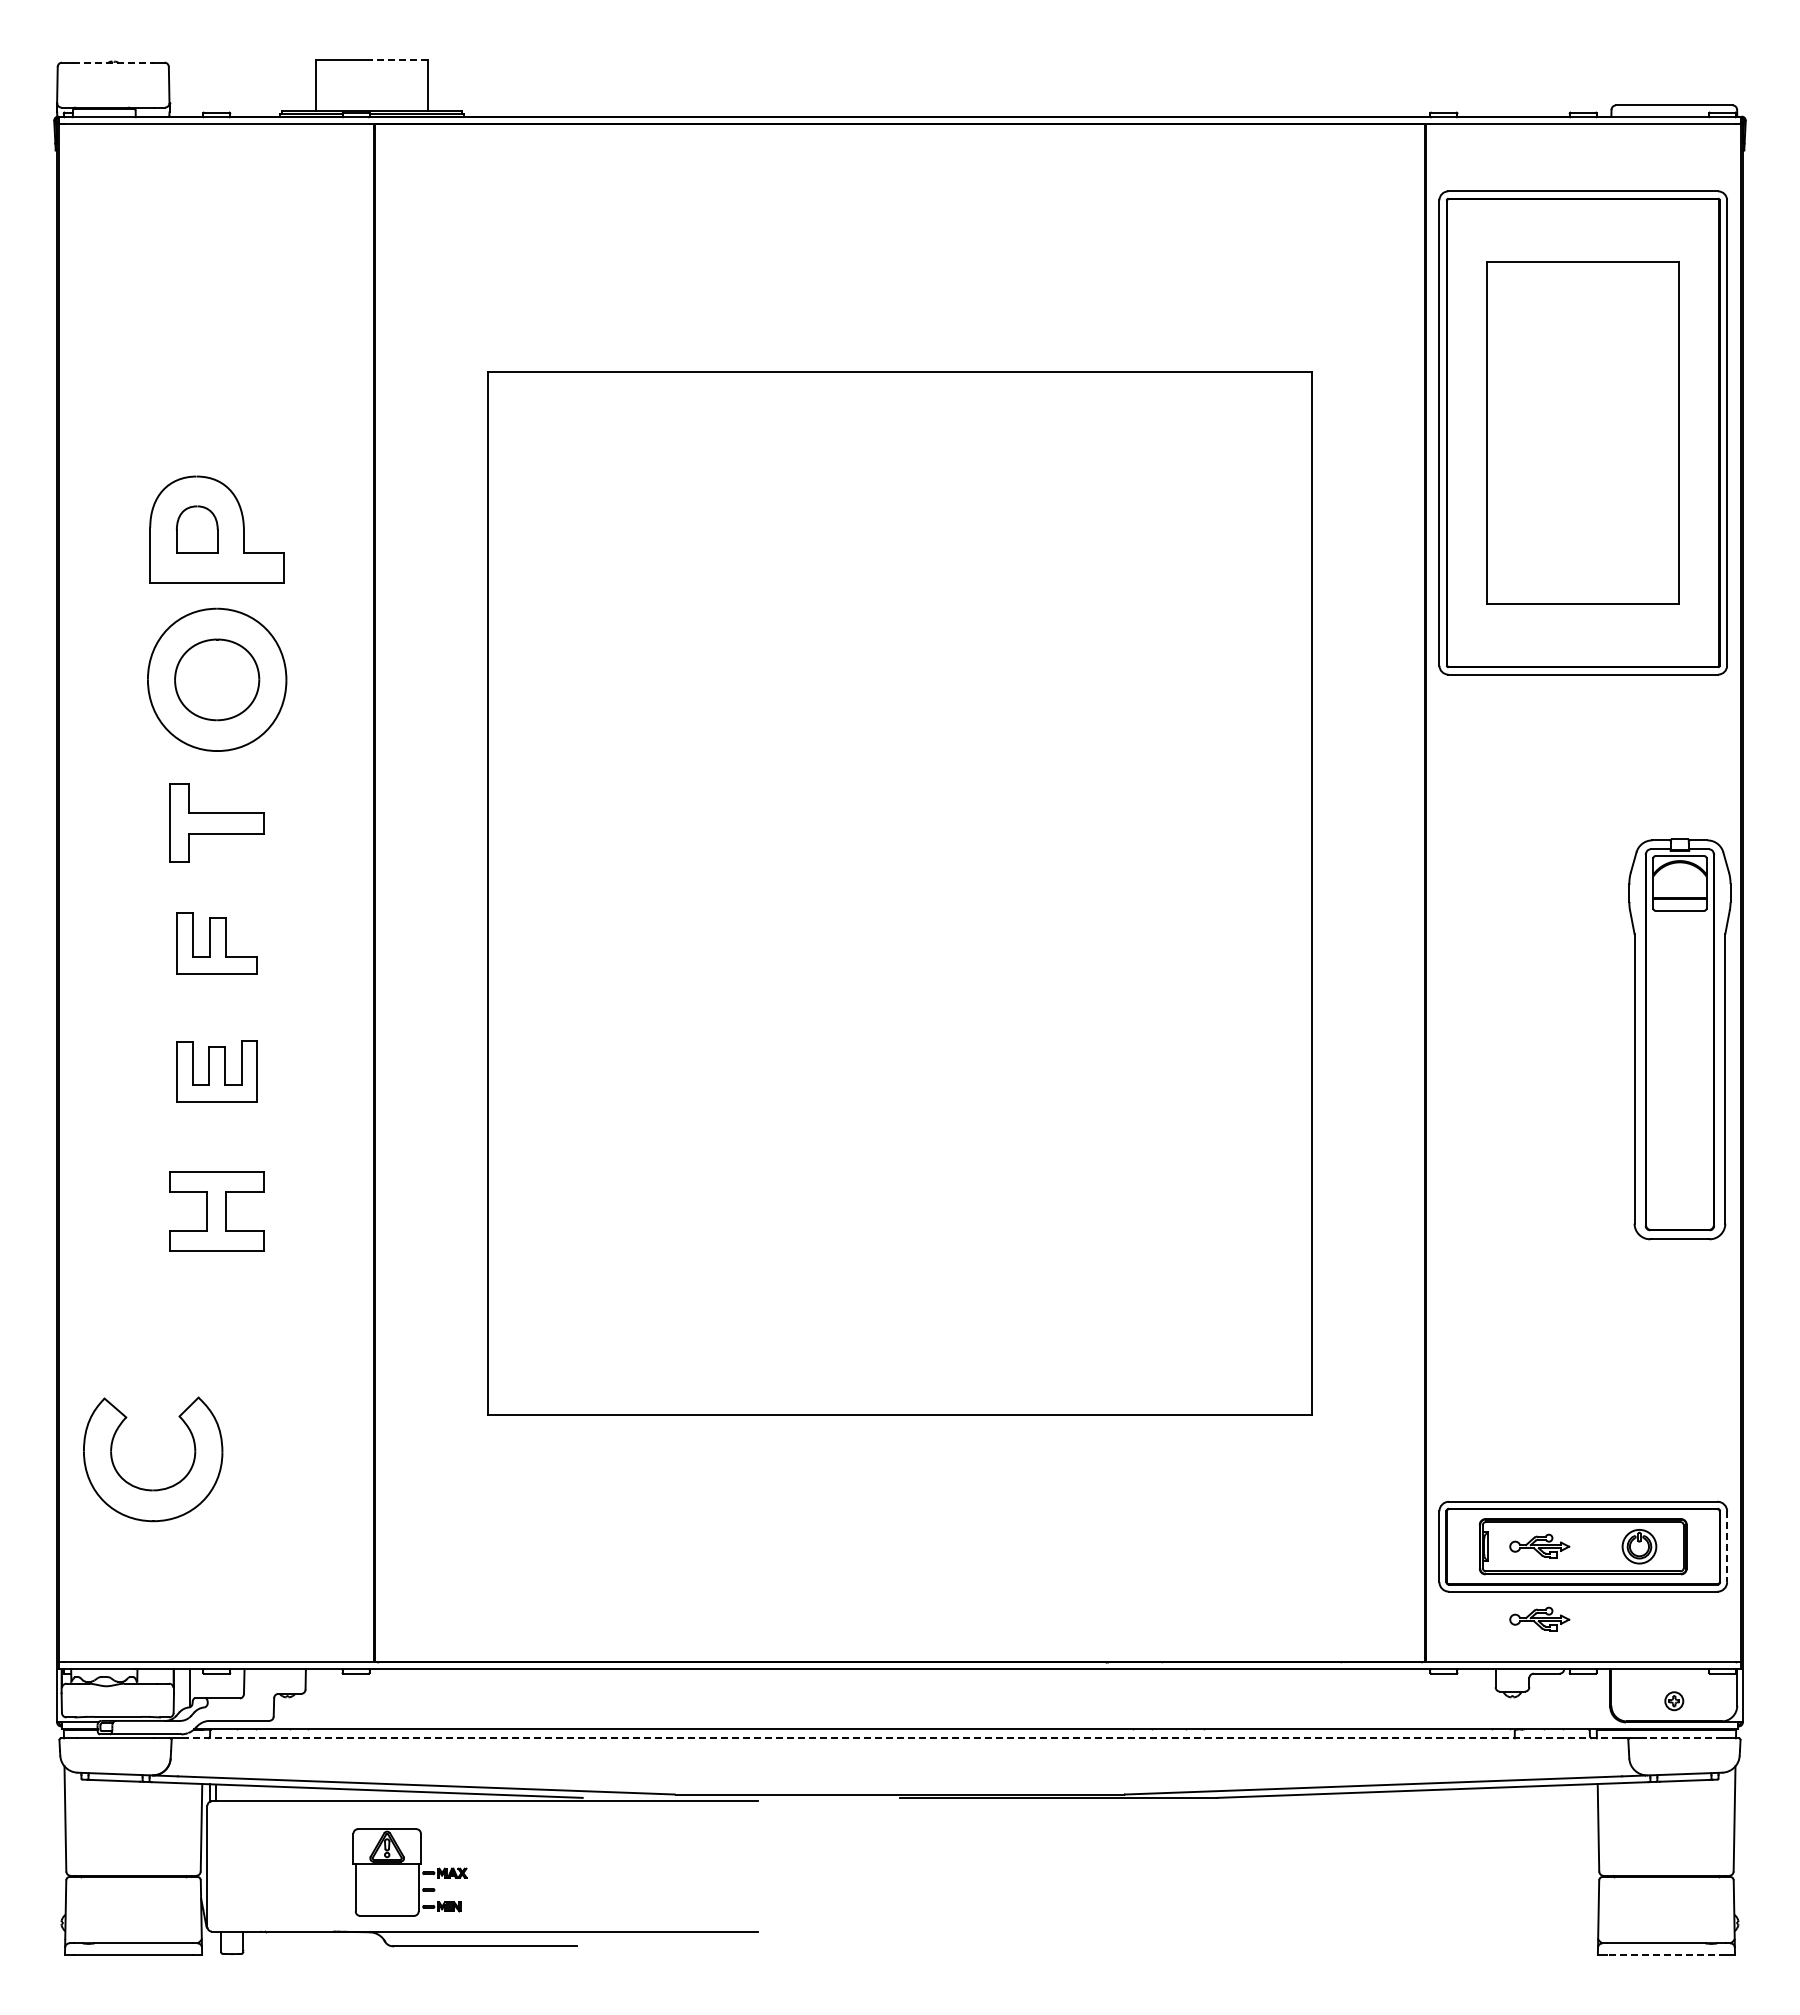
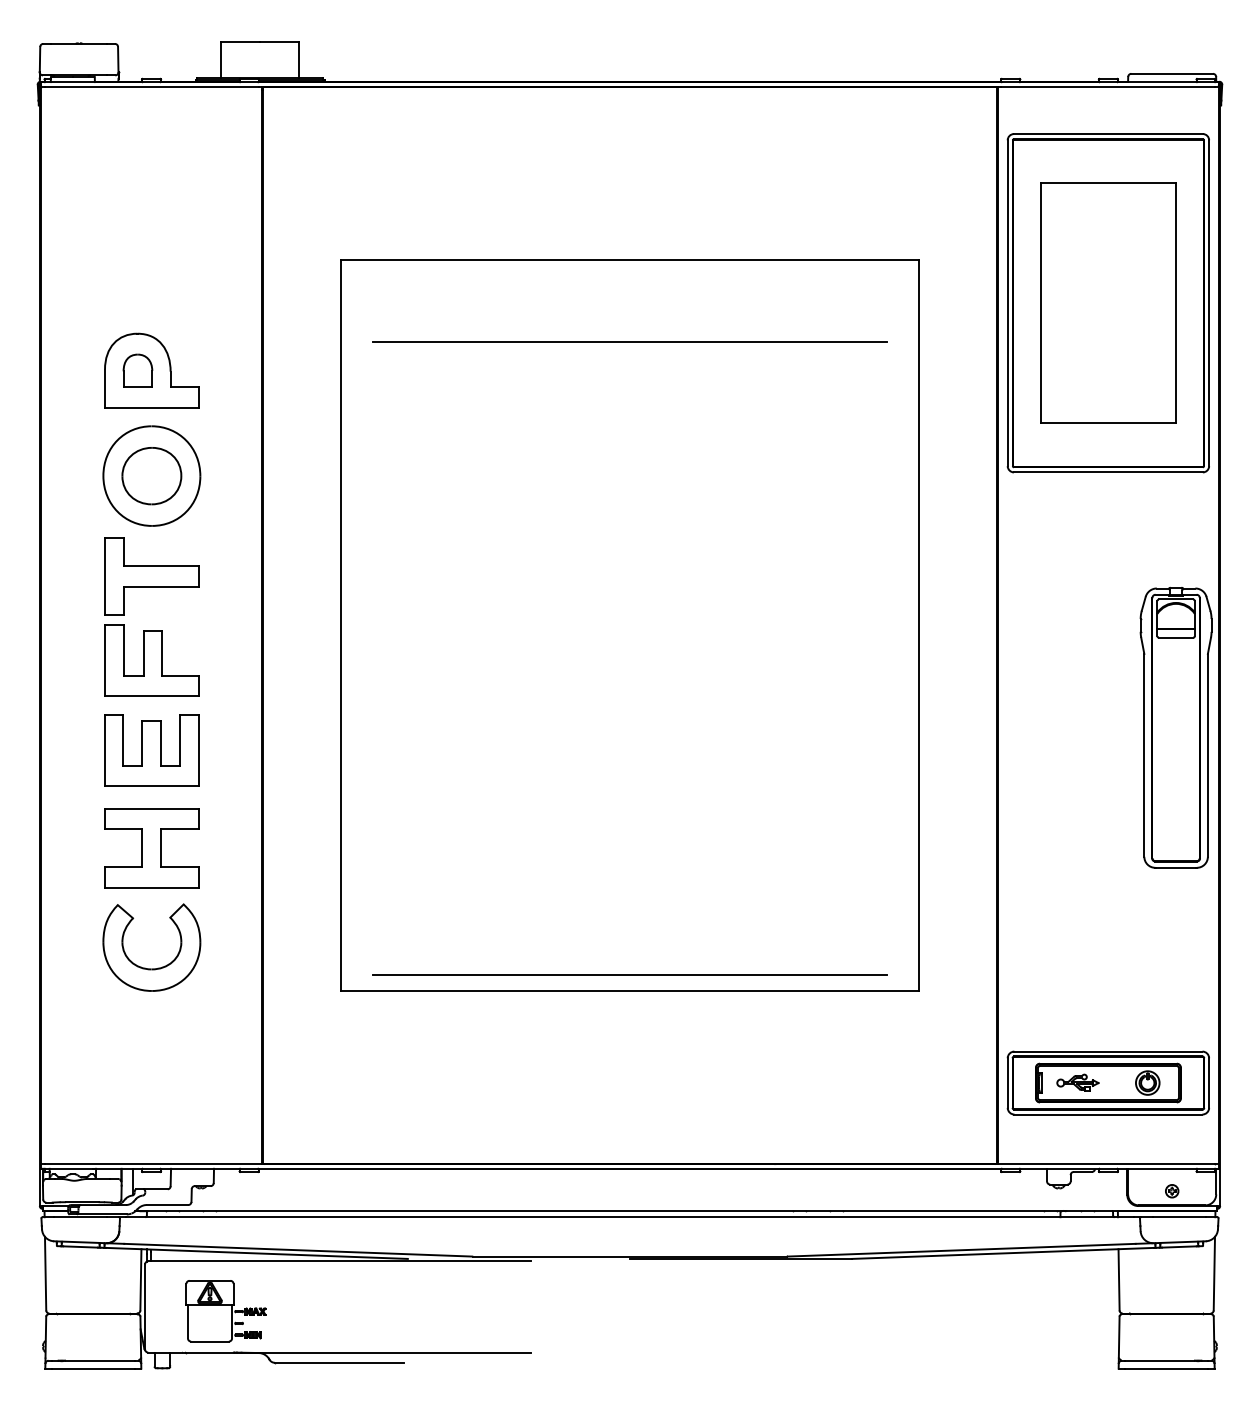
line: (399, 60) -> (279, 42), dashed -> solid
line: (113, 62) -> (79, 43), dashed -> solid
line: (899, 489) -> (629, 342), added
part: (216, 823) -> (151, 576), size x1.43
part: (216, 943) -> (151, 660), size x1.67
part: (216, 1071) -> (151, 750), size x1.67
part: (216, 1211) -> (151, 848), size x1.43
line: (899, 1392) -> (629, 975), added
part: (160, 1488) -> (157, 968), moved
line: (1727, 1547) -> (1209, 1083), dashed -> solid
part: (1539, 1618) -> (1077, 1133), removed
line: (899, 1738) -> (629, 1217), dashed -> solid
line: (1683, 1738) -> (1178, 1217), dashed -> solid
part: (409, 1872) -> (225, 1311), moved
line: (1666, 1954) -> (1166, 1368), dashed -> solid

